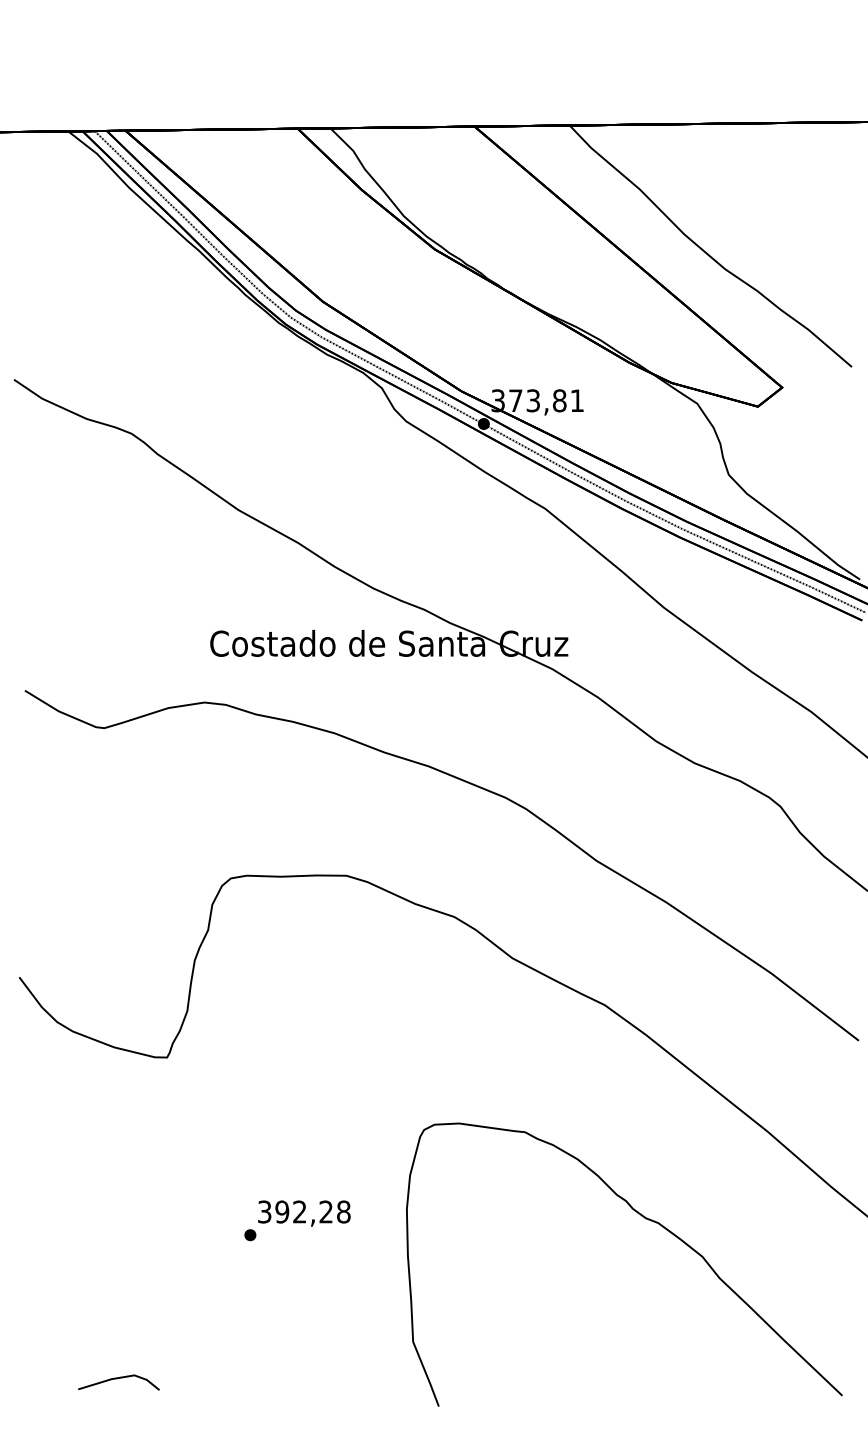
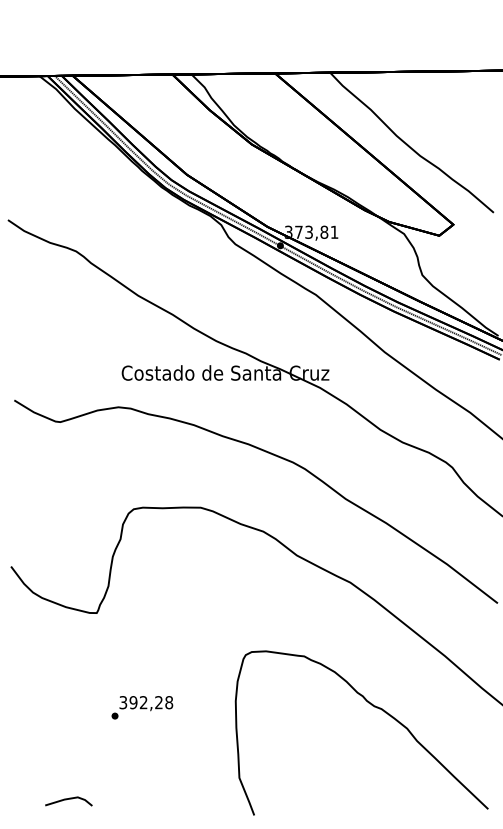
text: (297, 1220) -> (142, 707), moved

